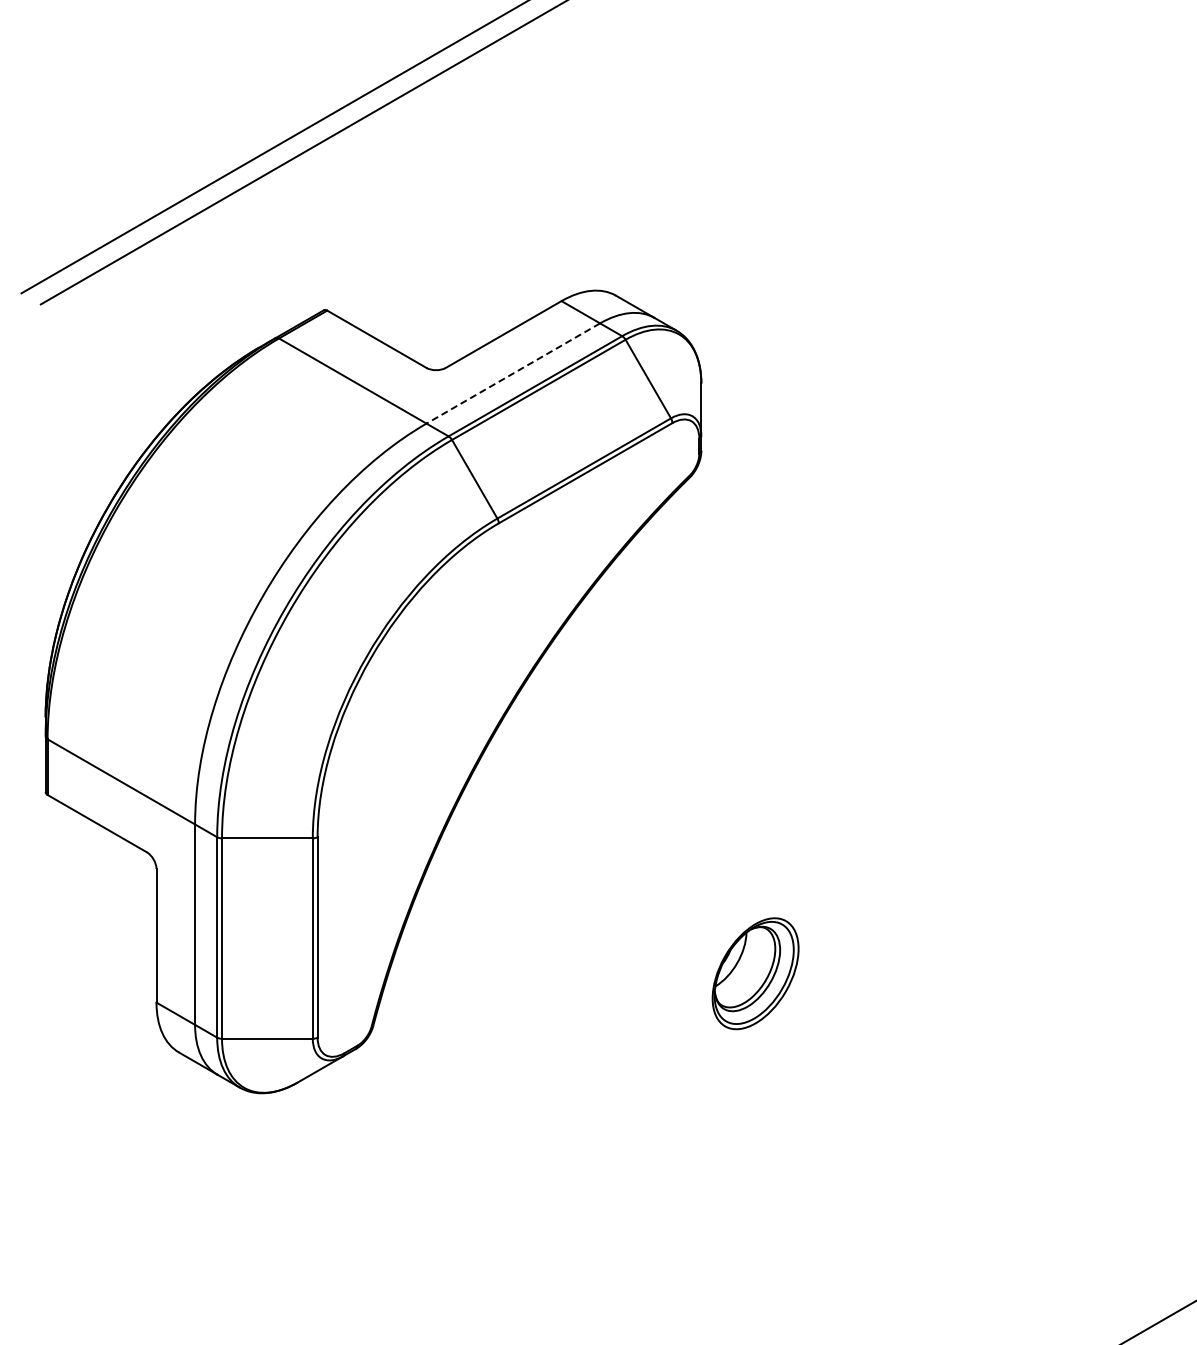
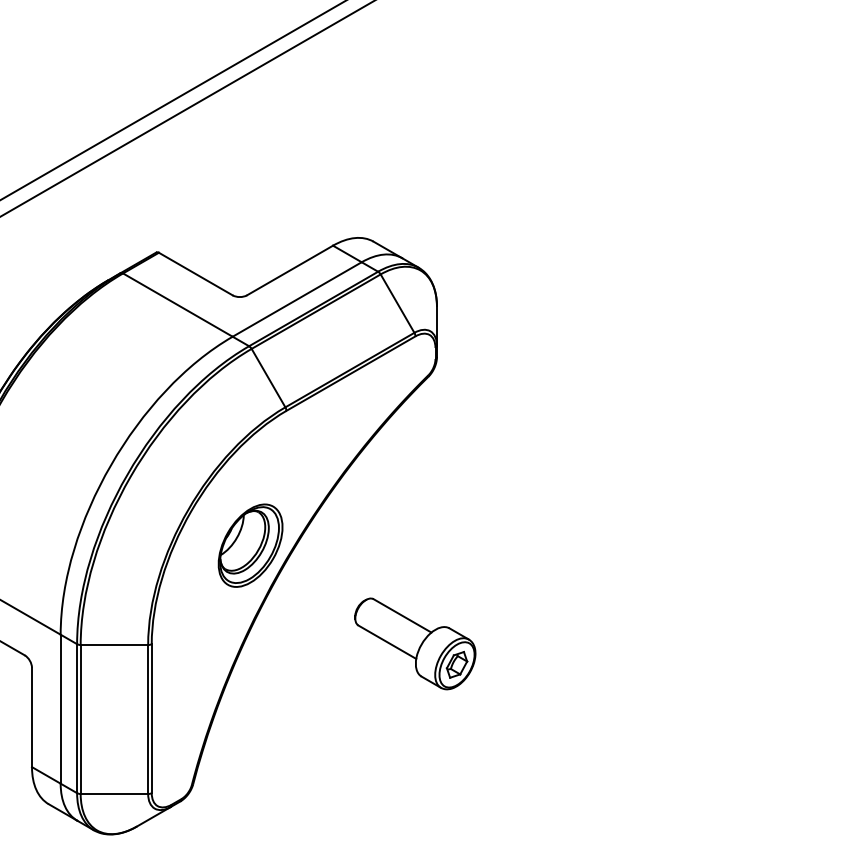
line: (512, 373) -> (296, 299), dashed -> solid
part: (672, 836) -> (415, 643), added
part: (755, 973) -> (250, 545), moved

